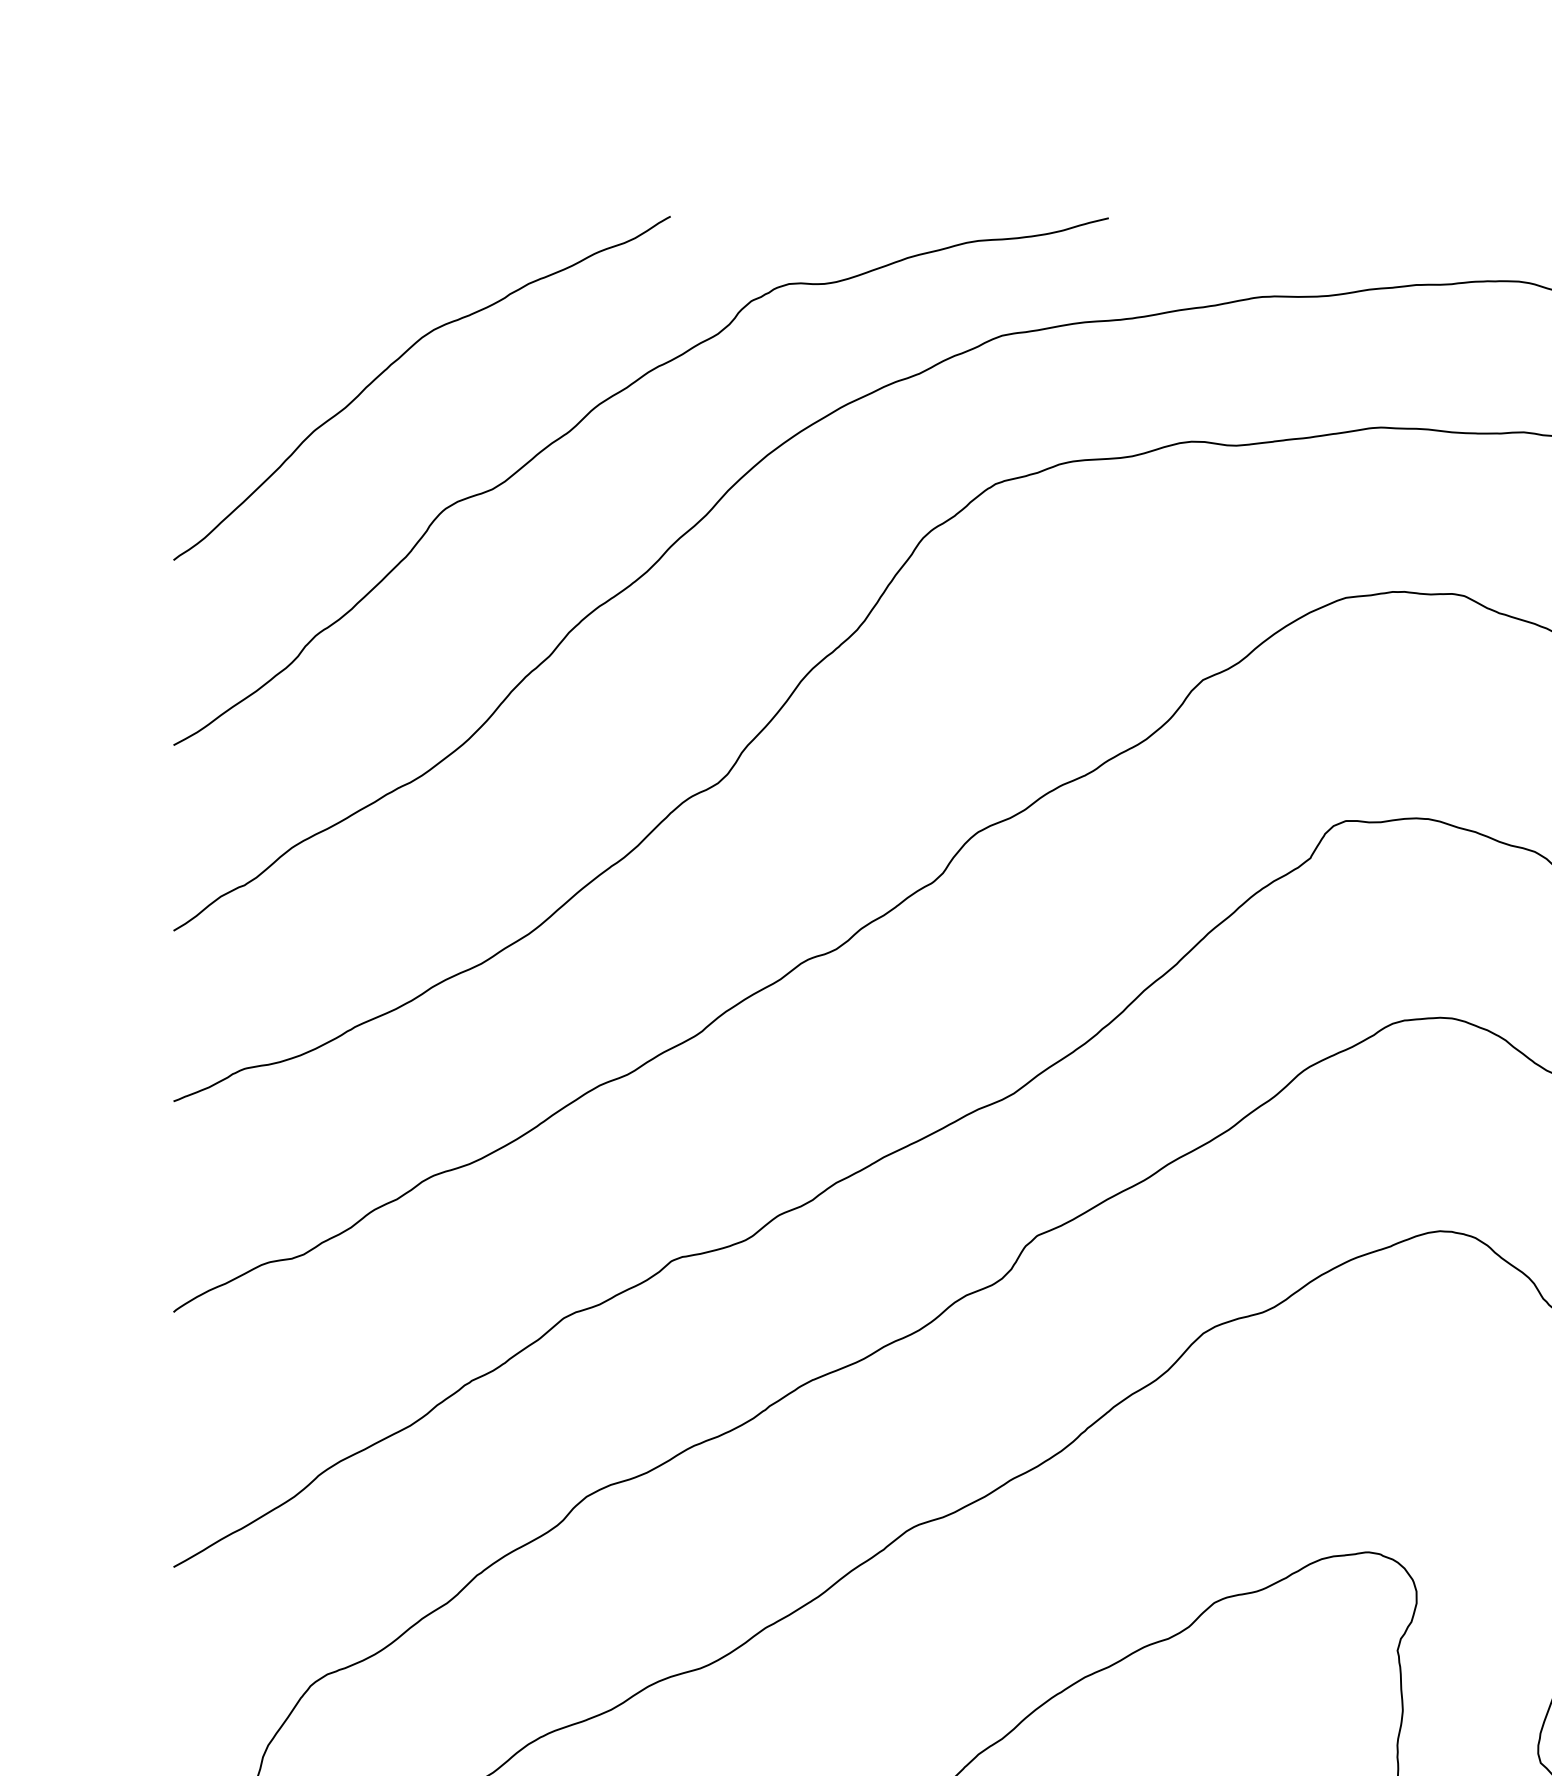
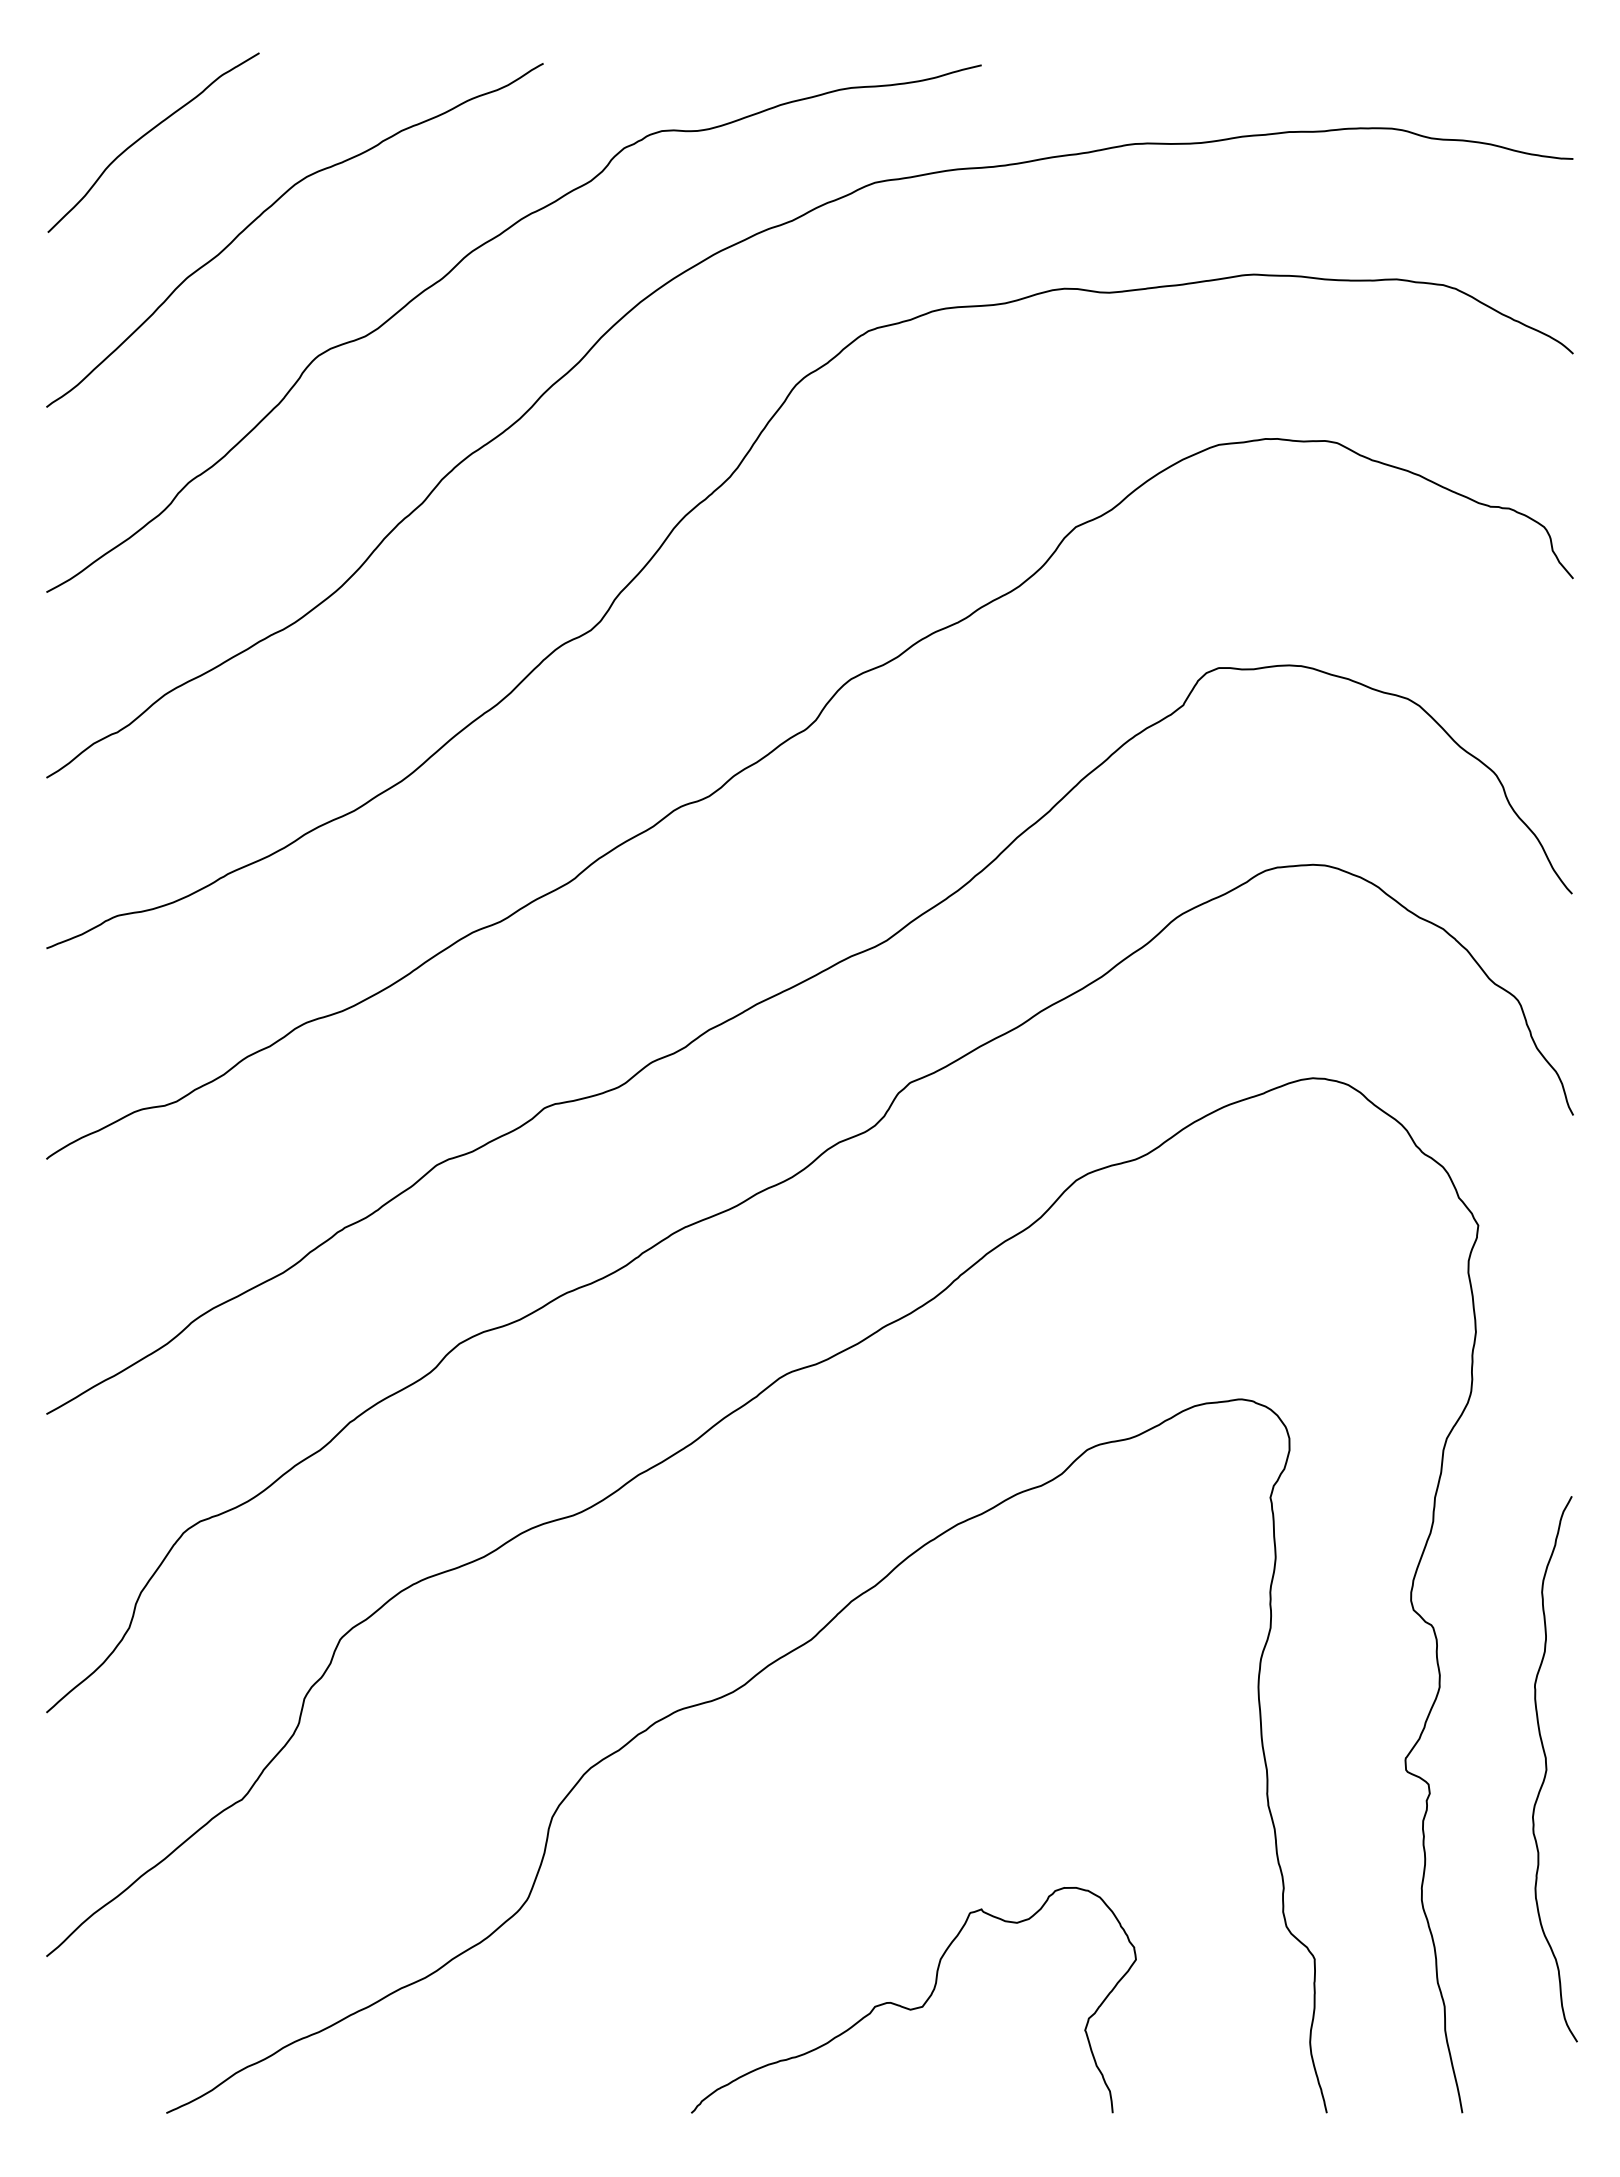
curve: (274, 287) -> (147, 134), added

